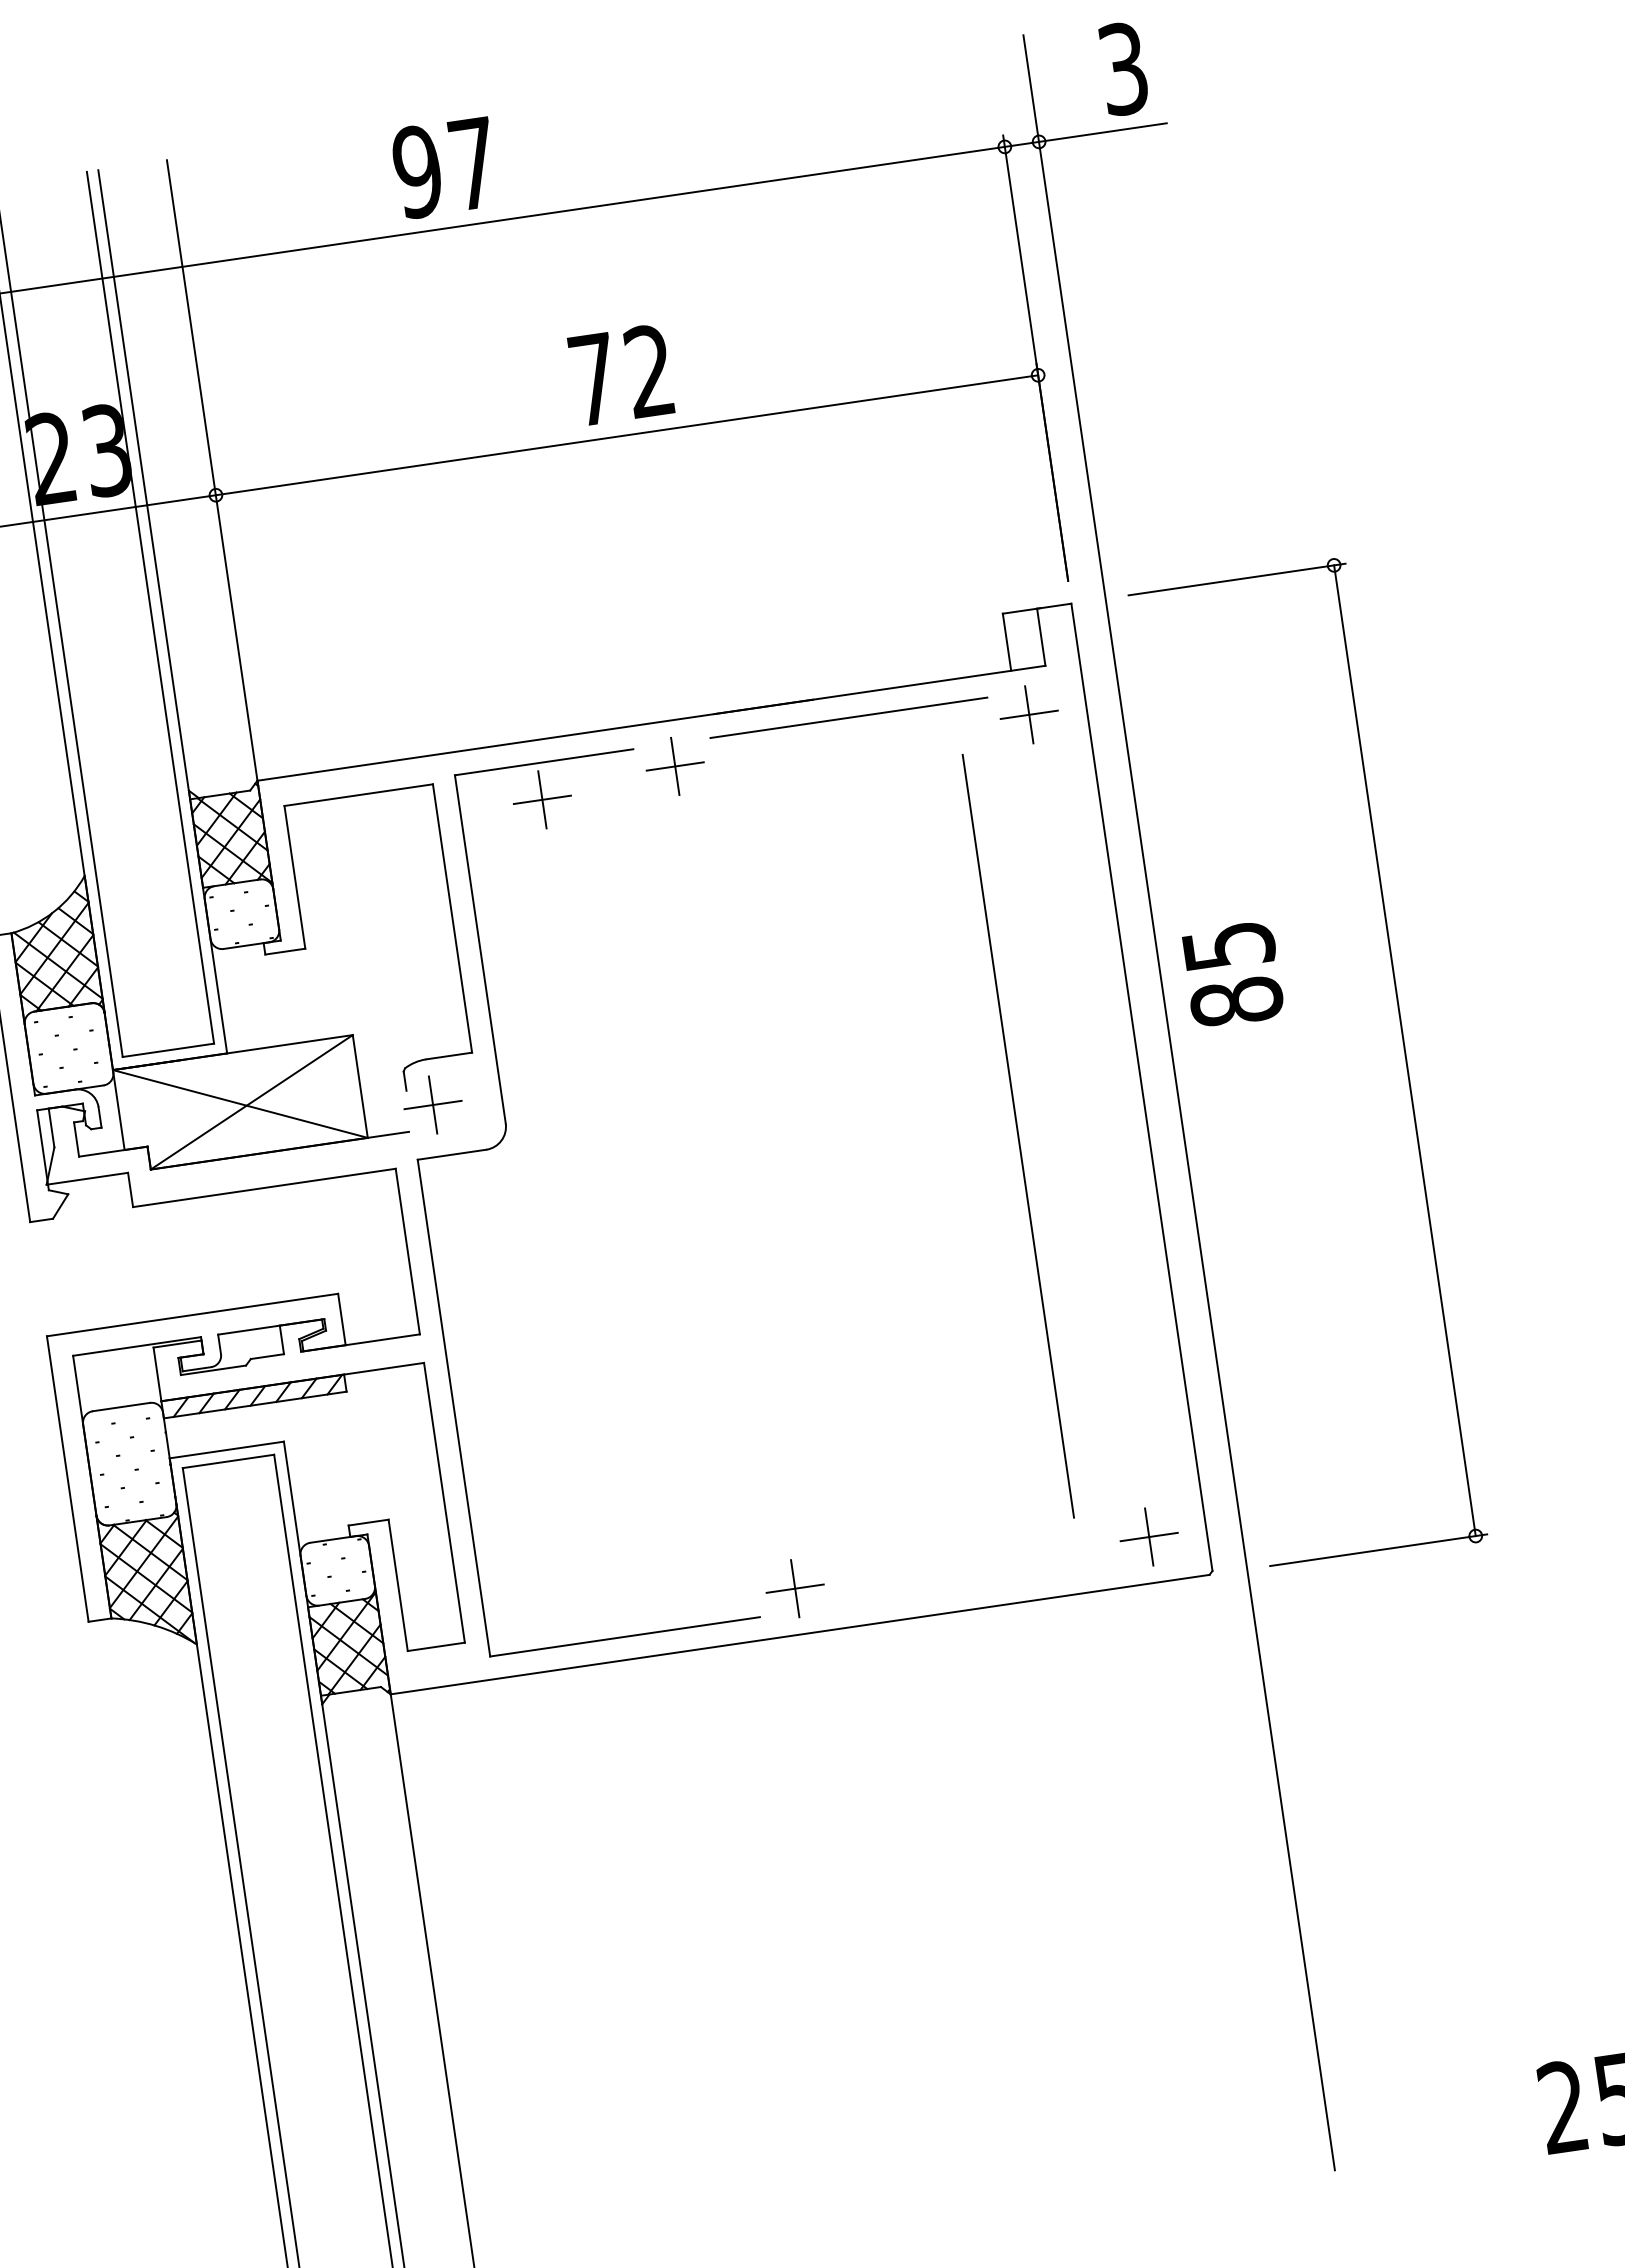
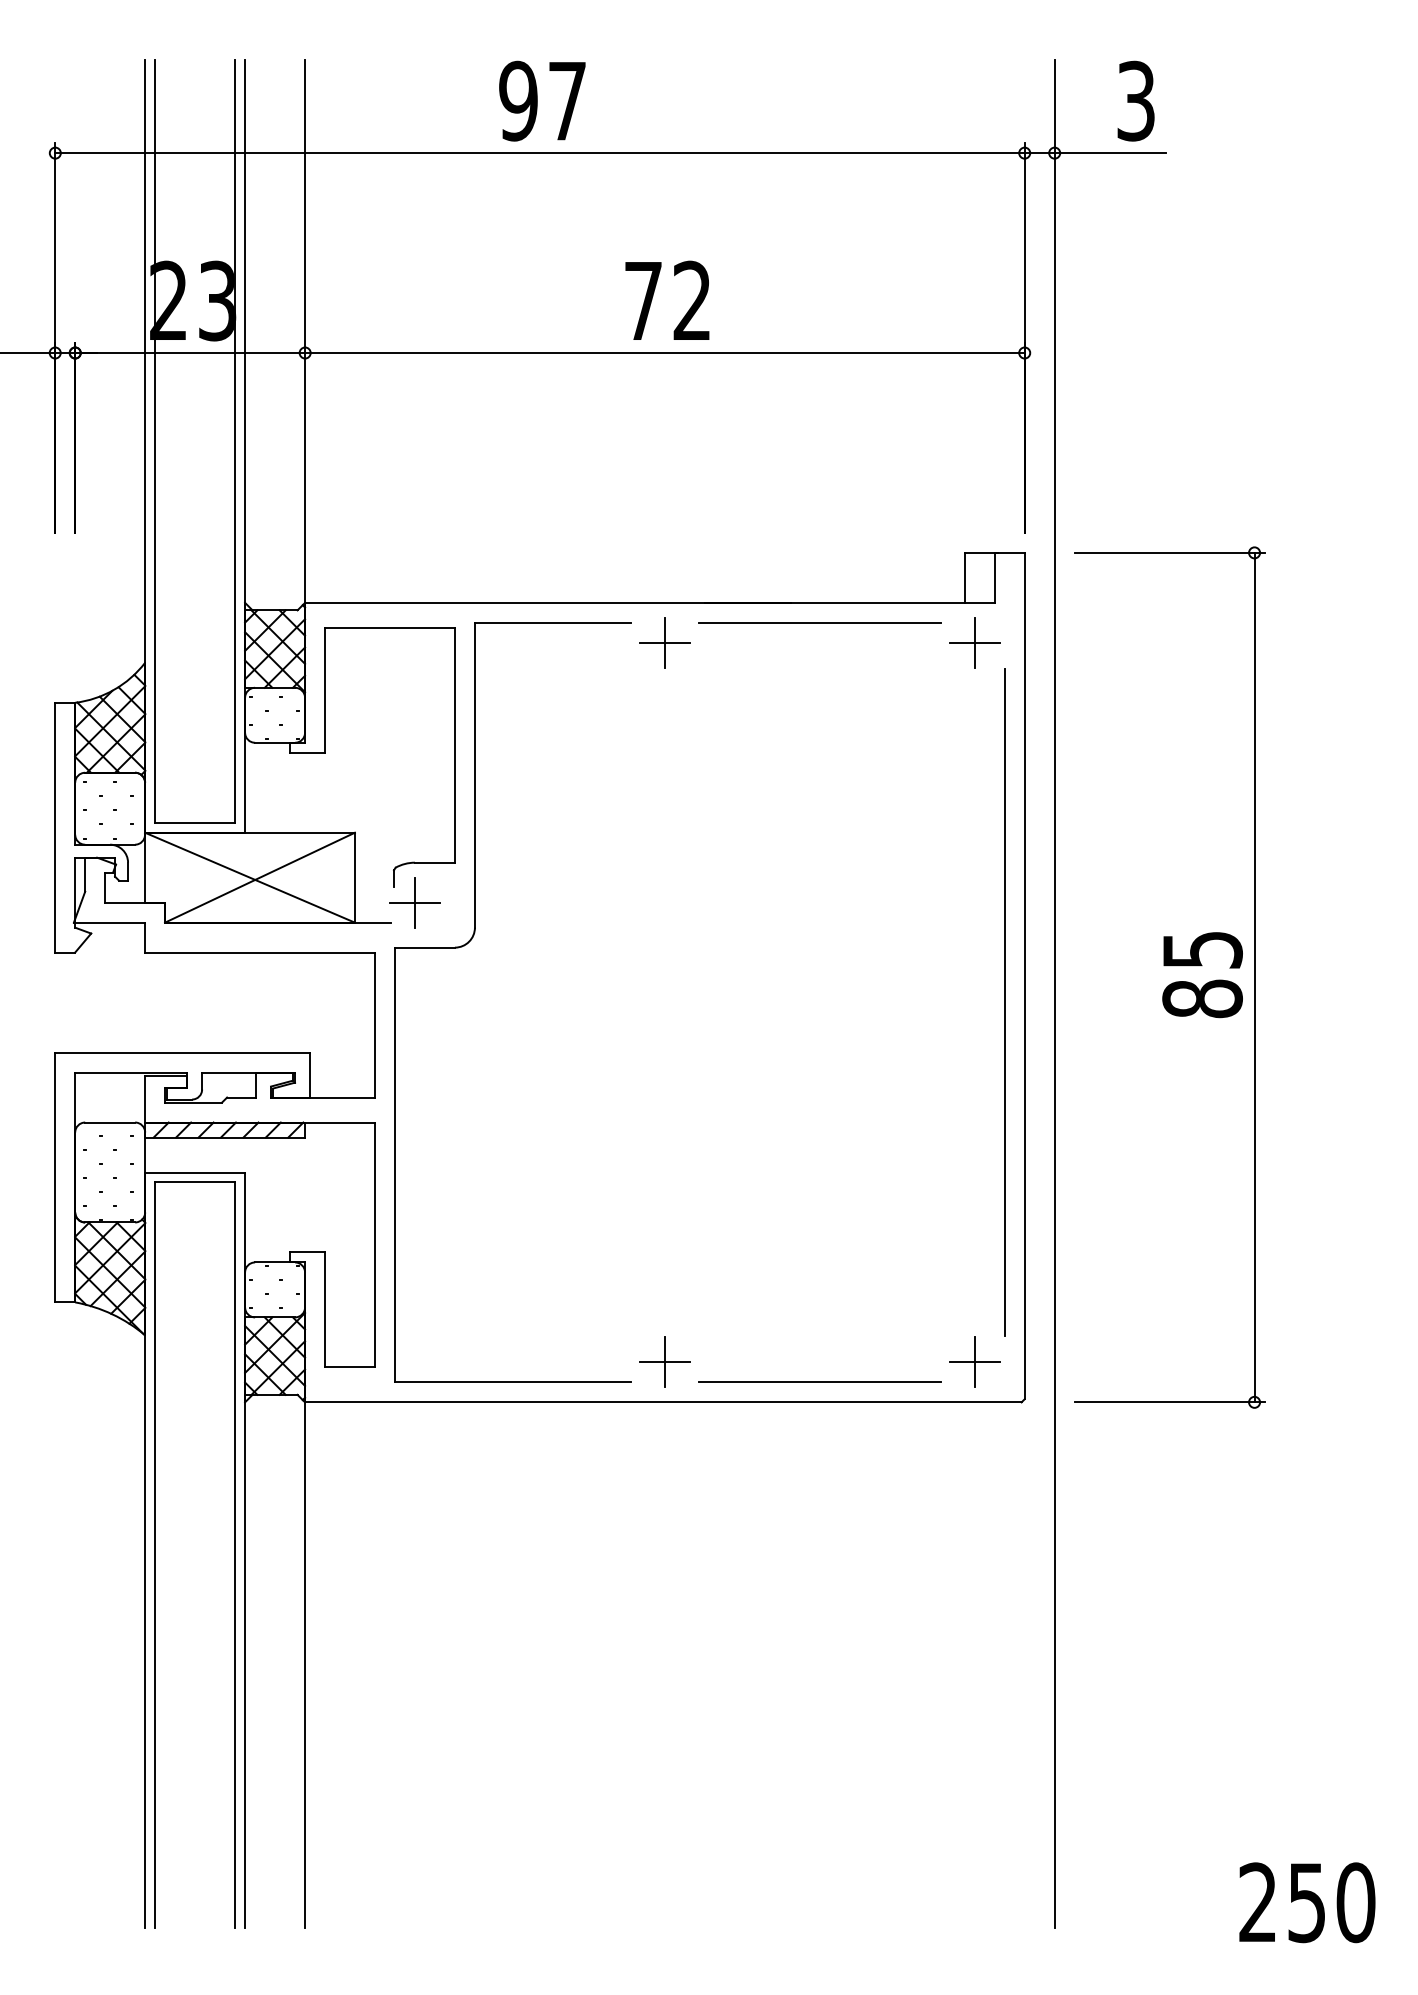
part: (541, 799) -> (546, 654), removed
text: (1232, 975) -> (1202, 975), moved
line: (1018, 1136) -> (1004, 1002), moved
line: (975, 1585) -> (819, 1382), added

